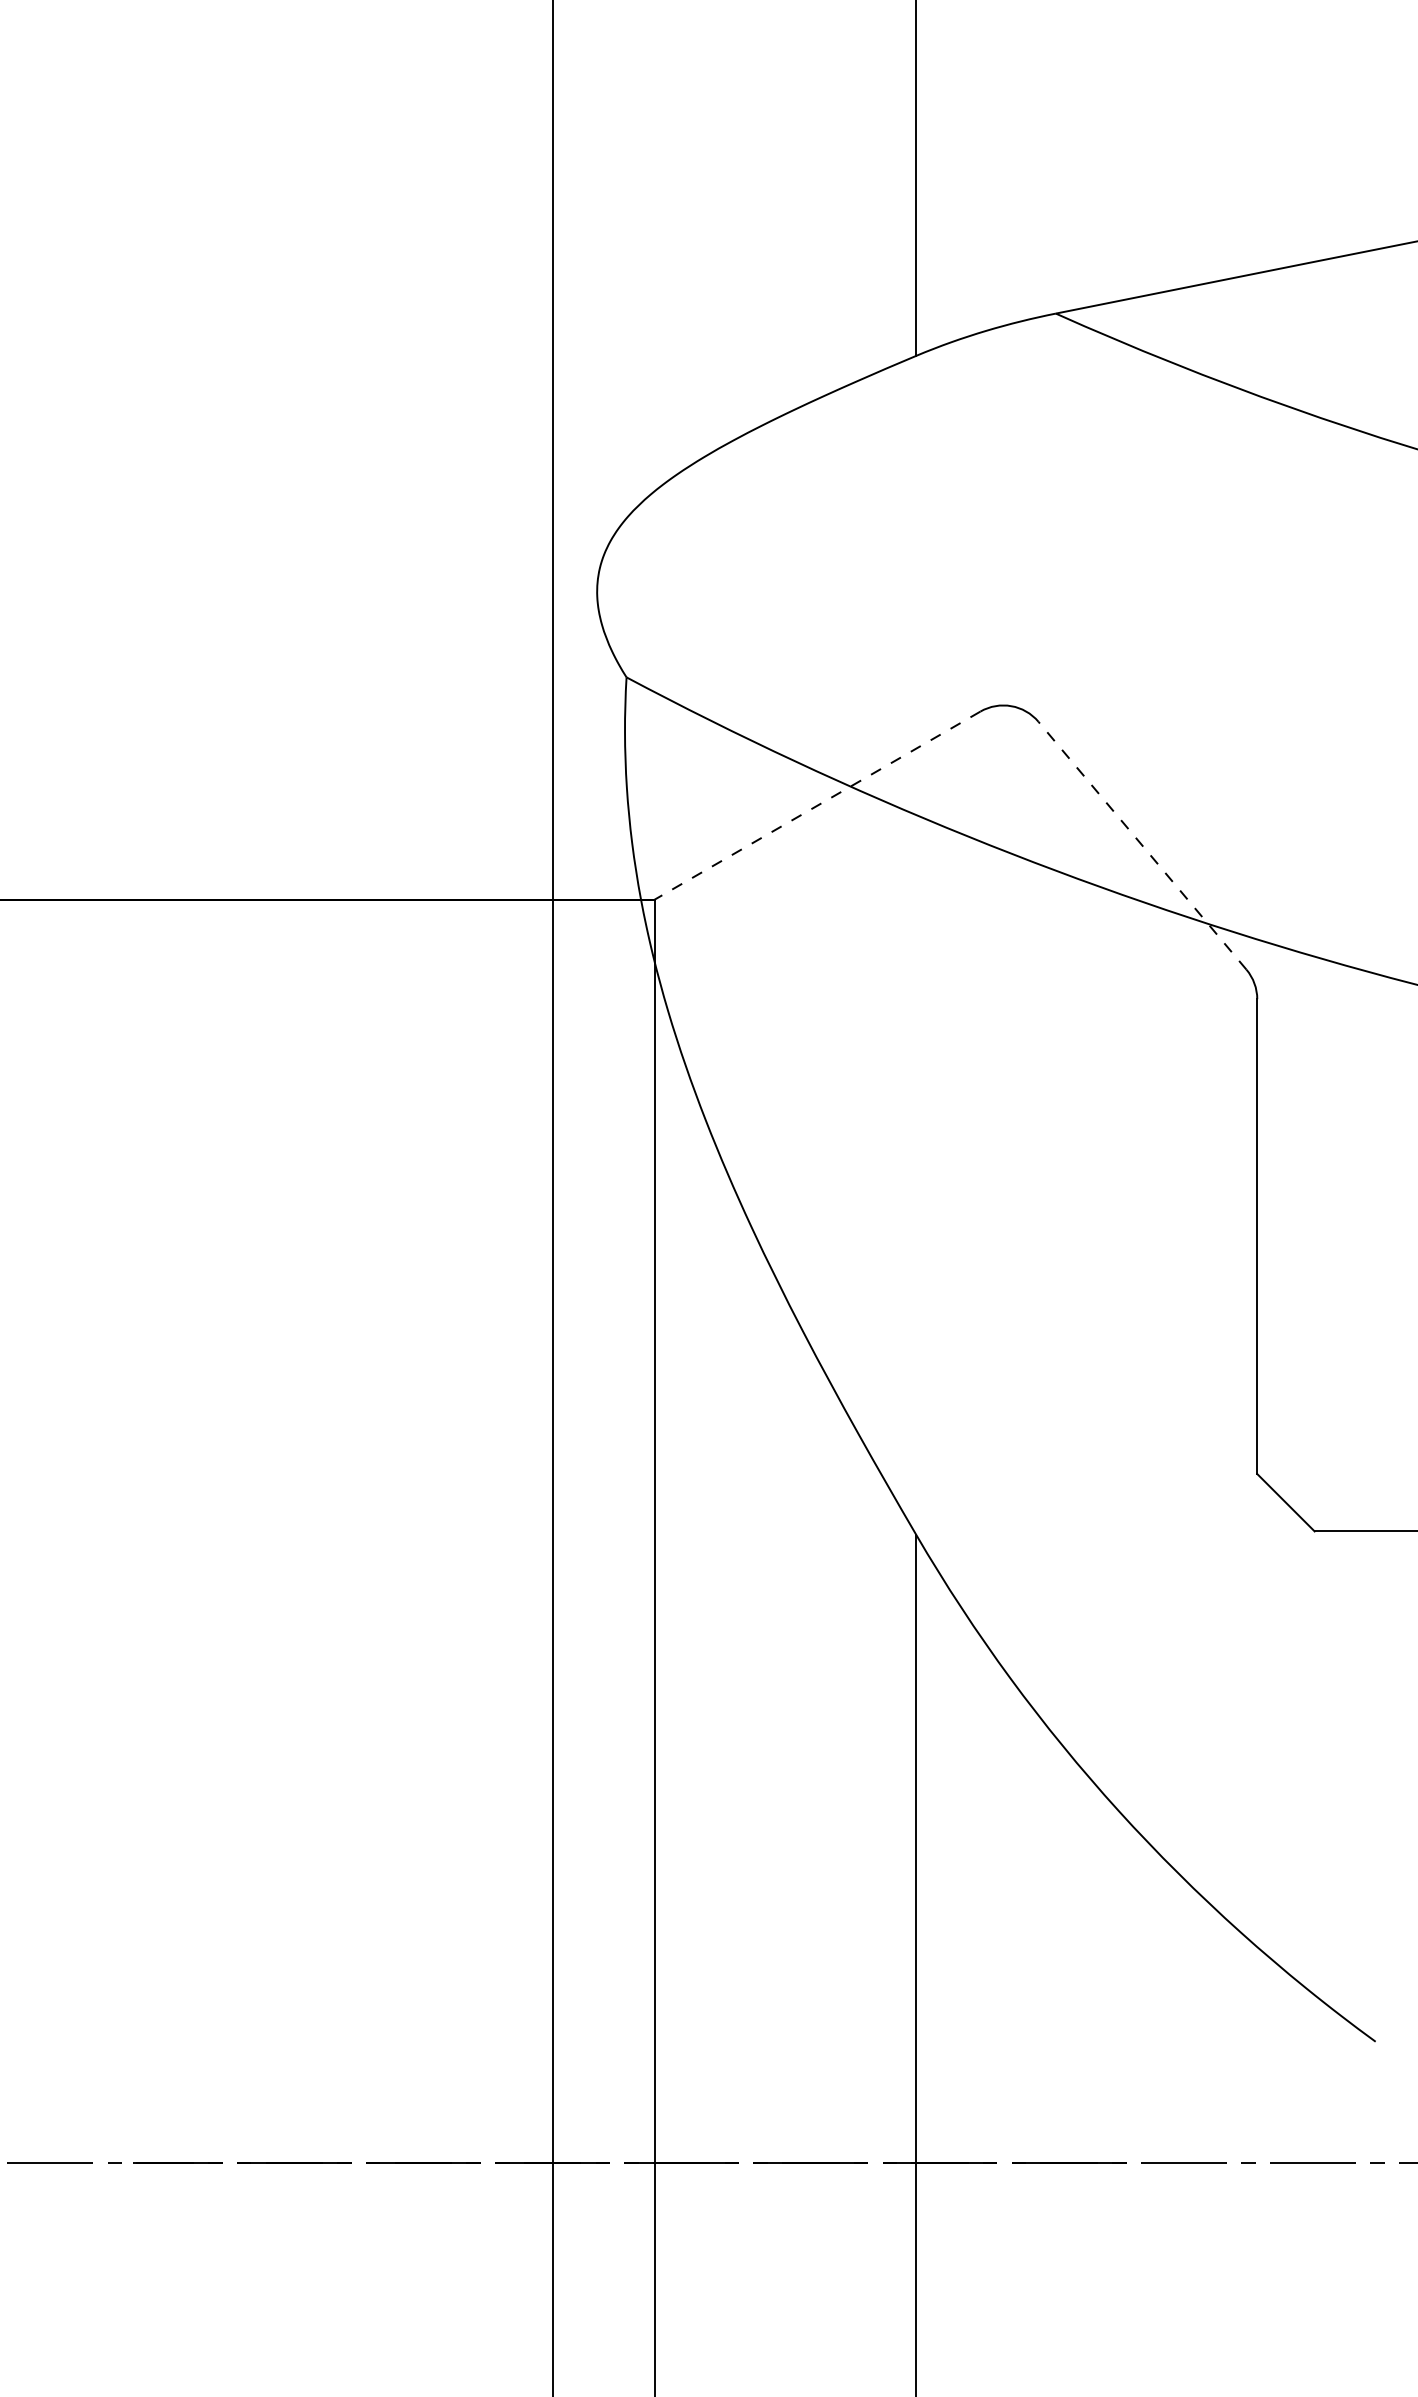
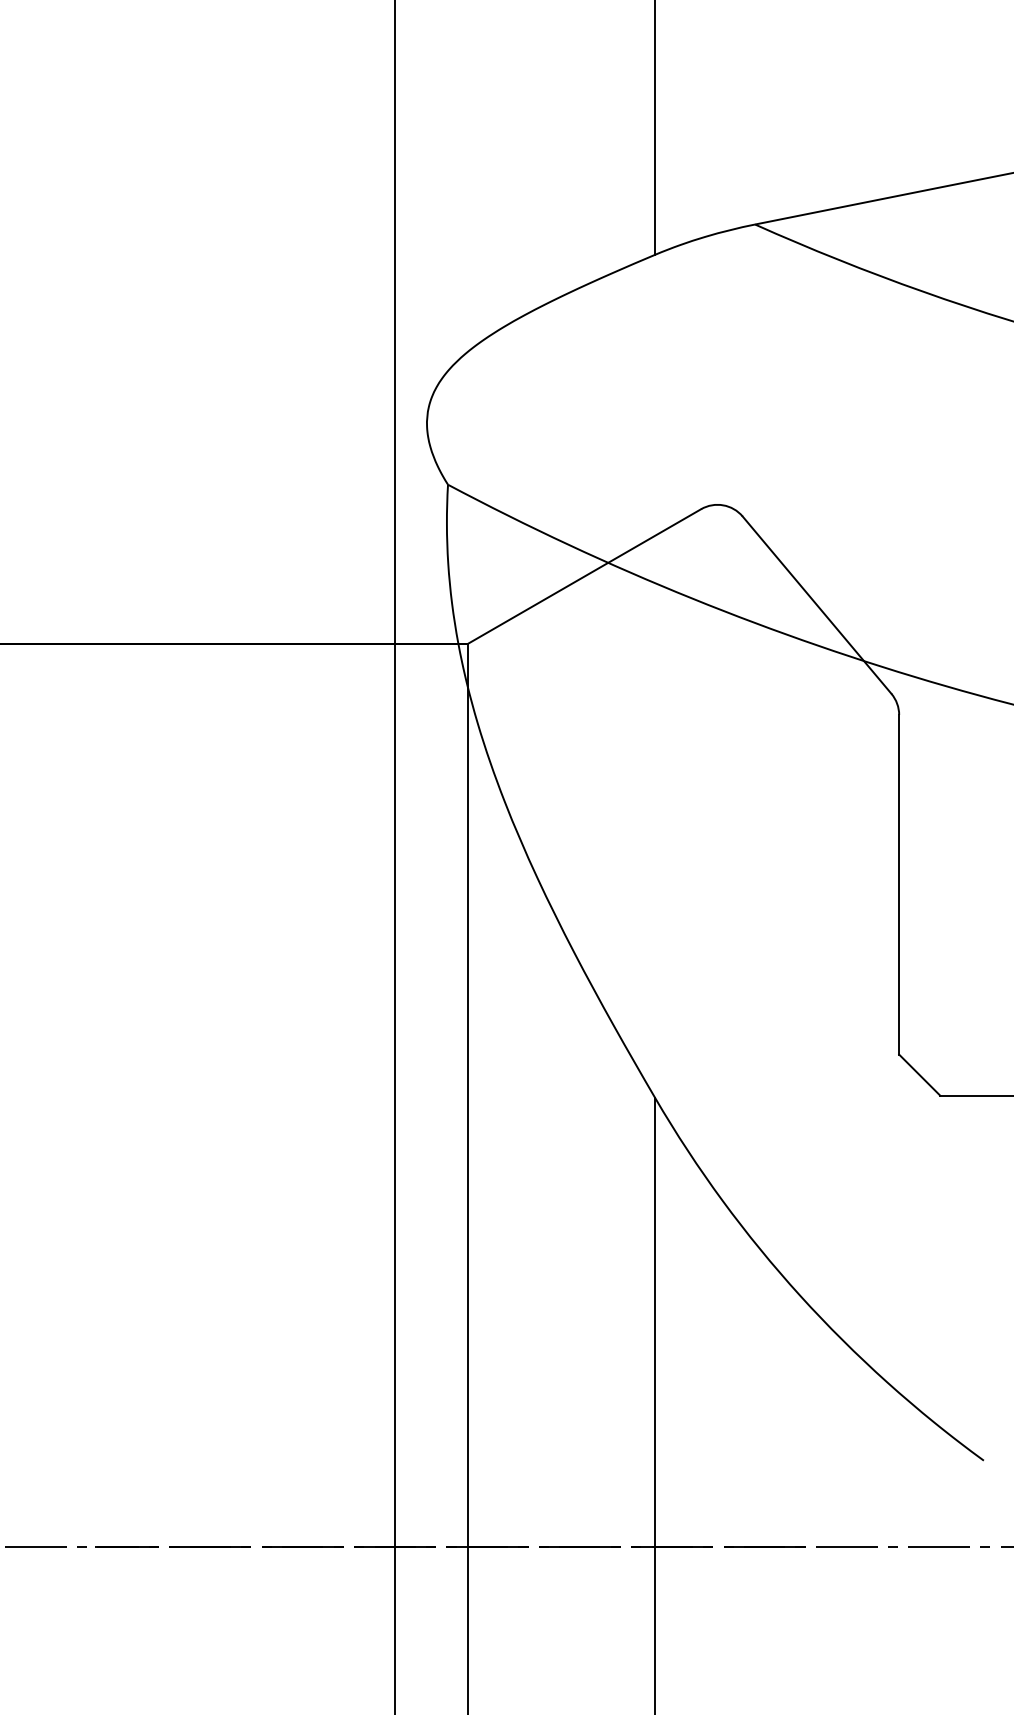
line: (817, 805) -> (584, 576), dashed -> solid
line: (1142, 845) -> (817, 604), dashed -> solid

